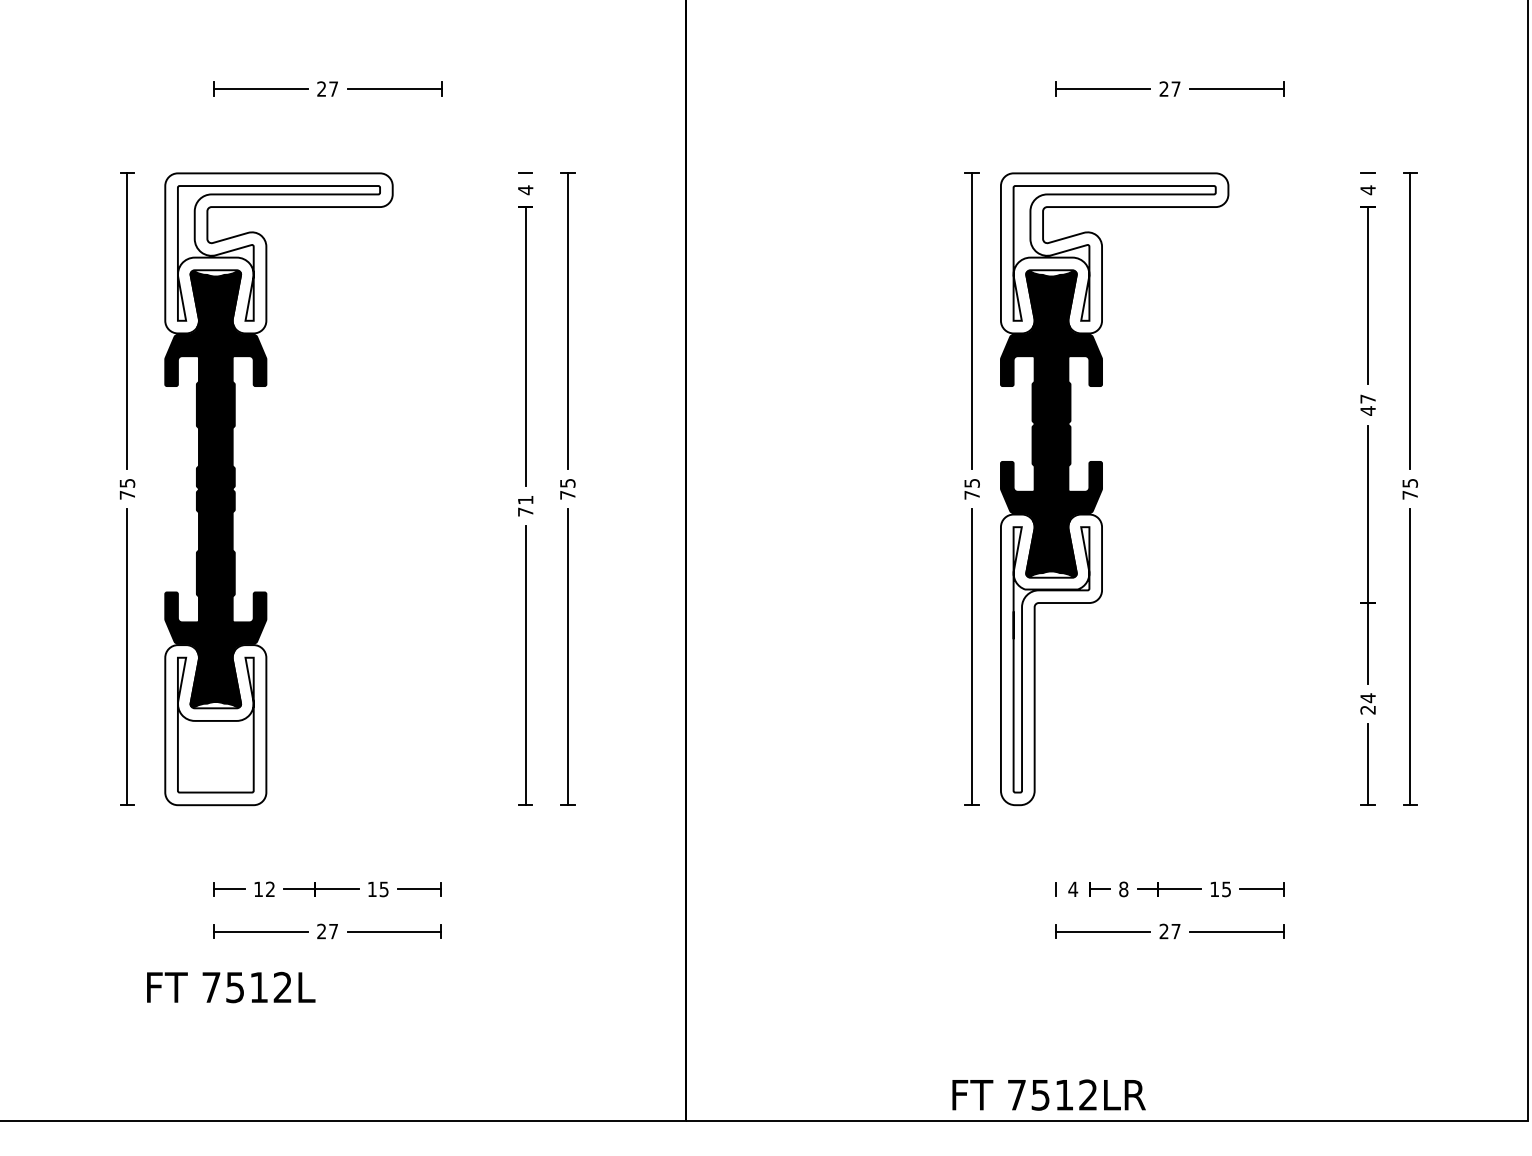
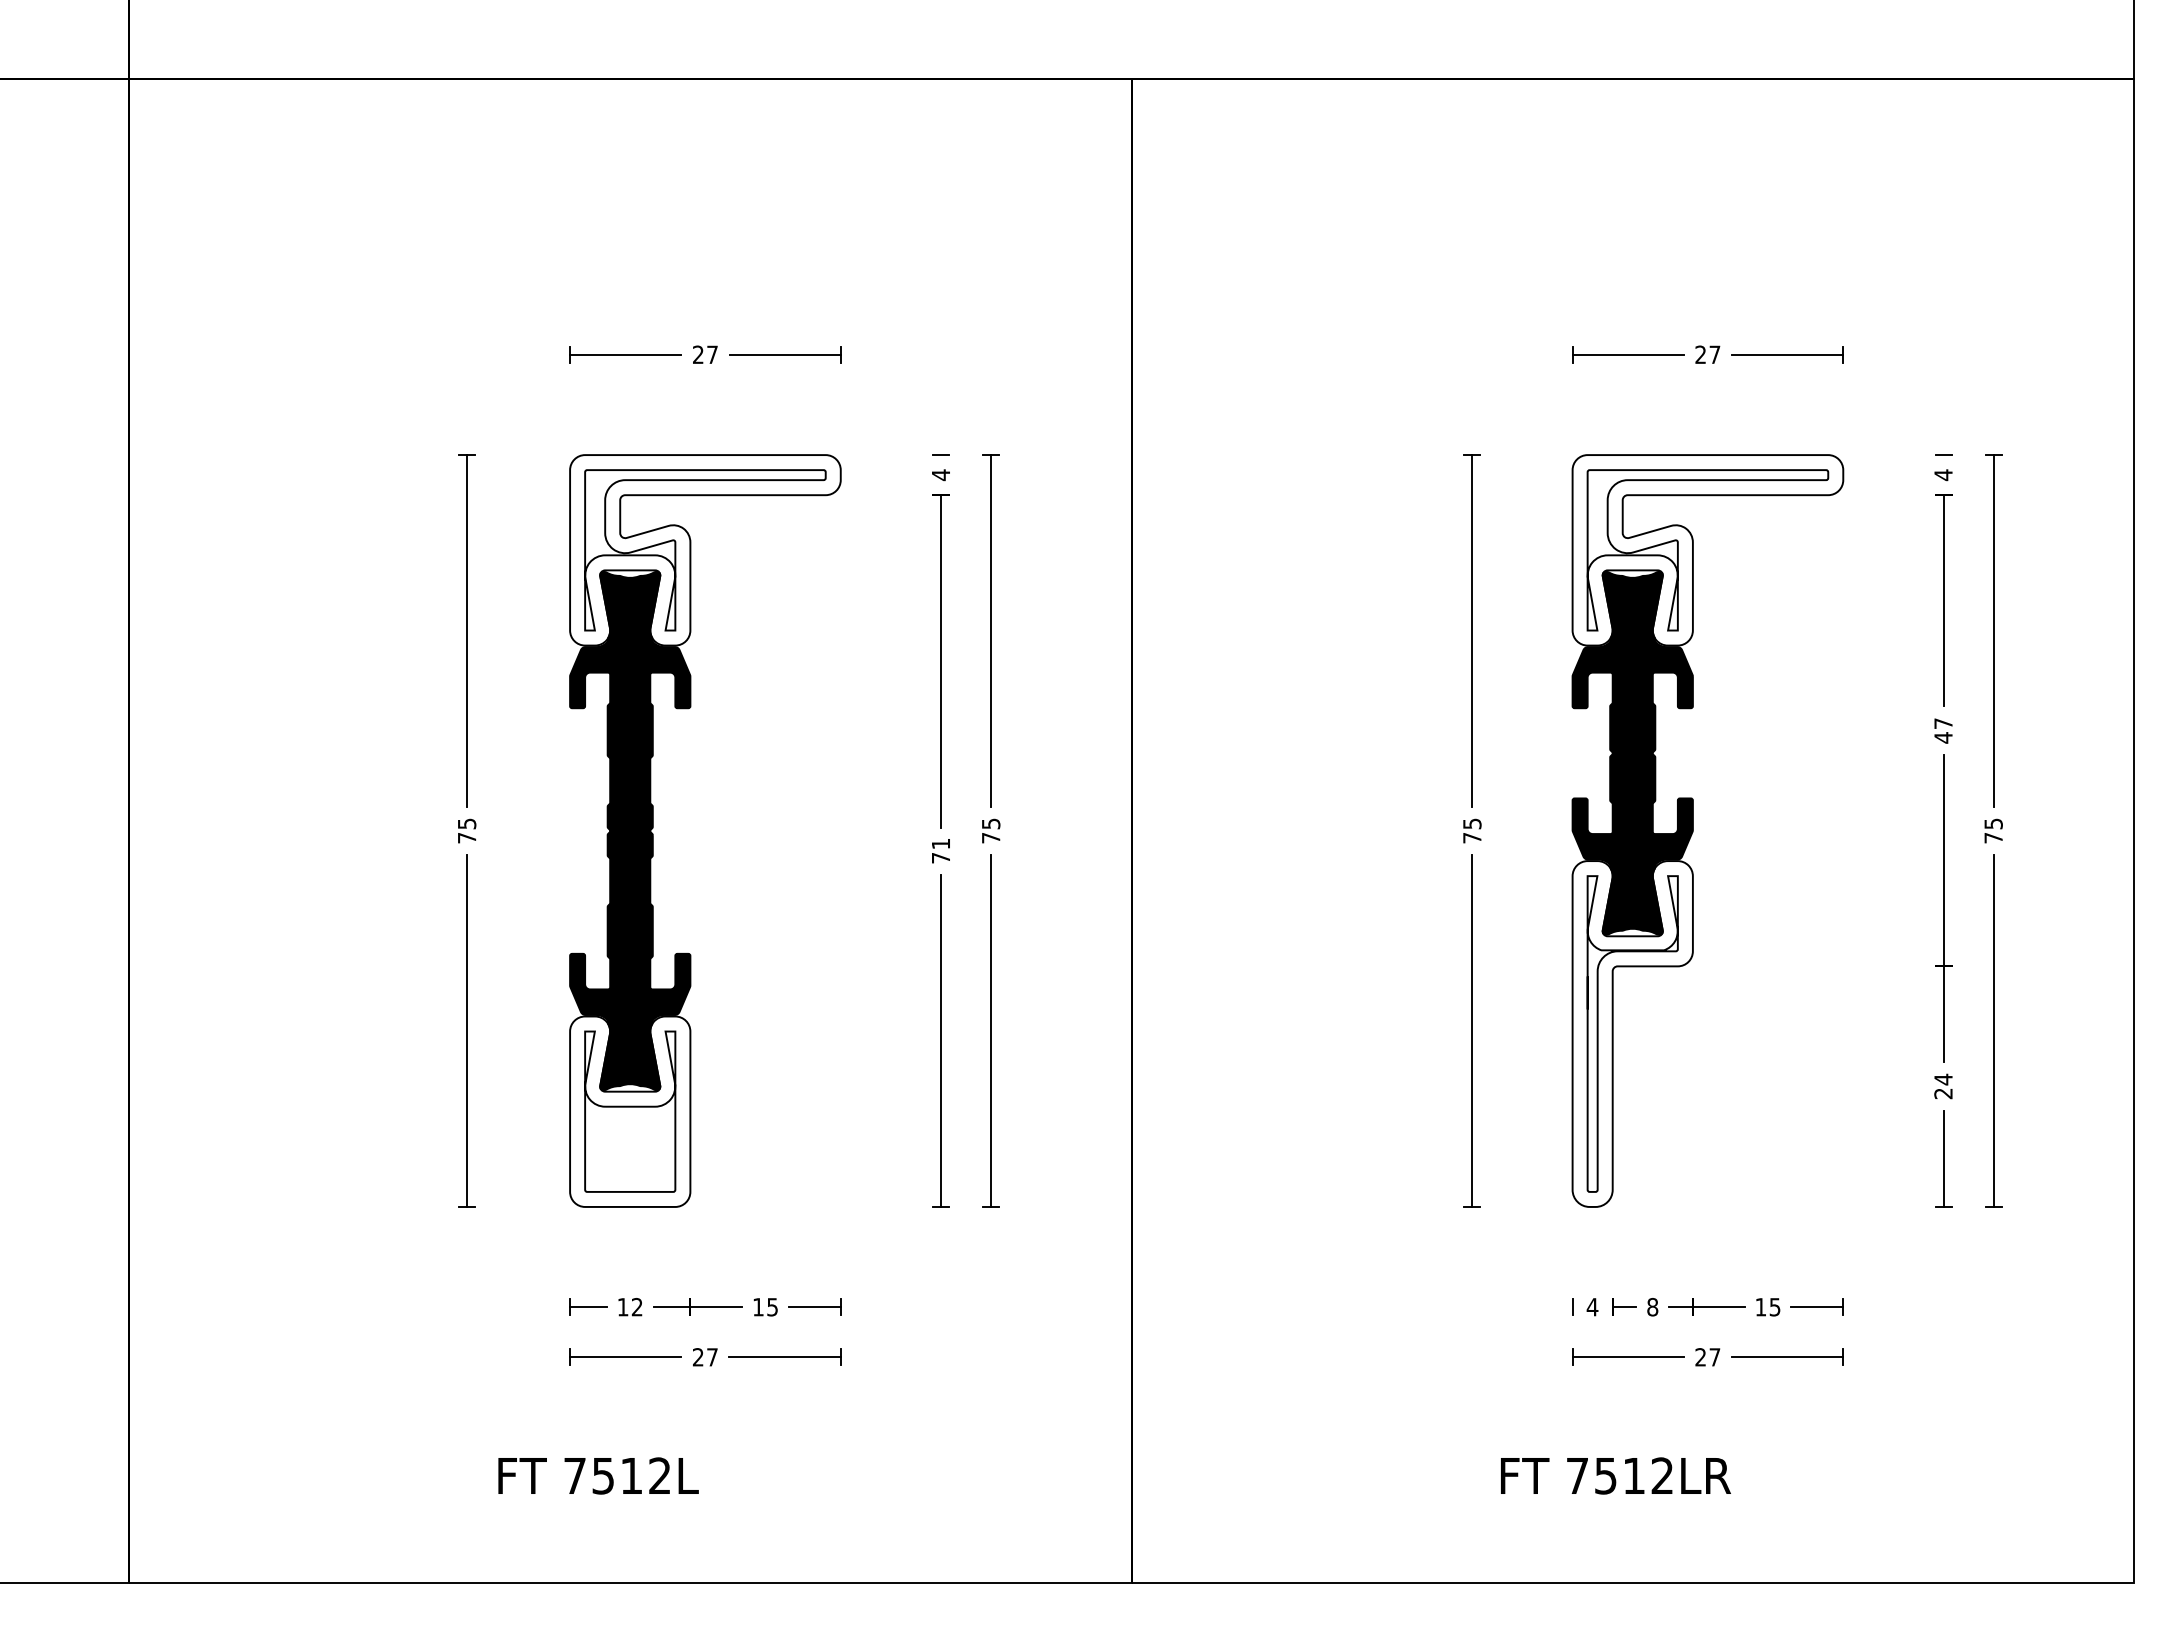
part: (235, 487) -> (653, 828), moved
part: (1102, 488) -> (1693, 830), moved
text: (231, 987) -> (598, 1475), moved
text: (1048, 1094) -> (1615, 1475), moved

